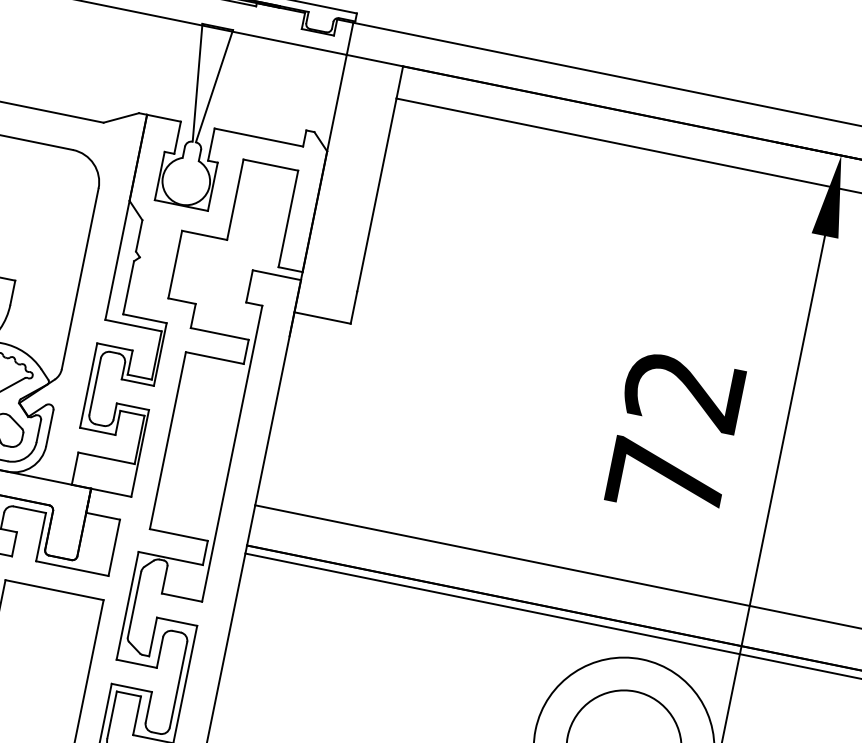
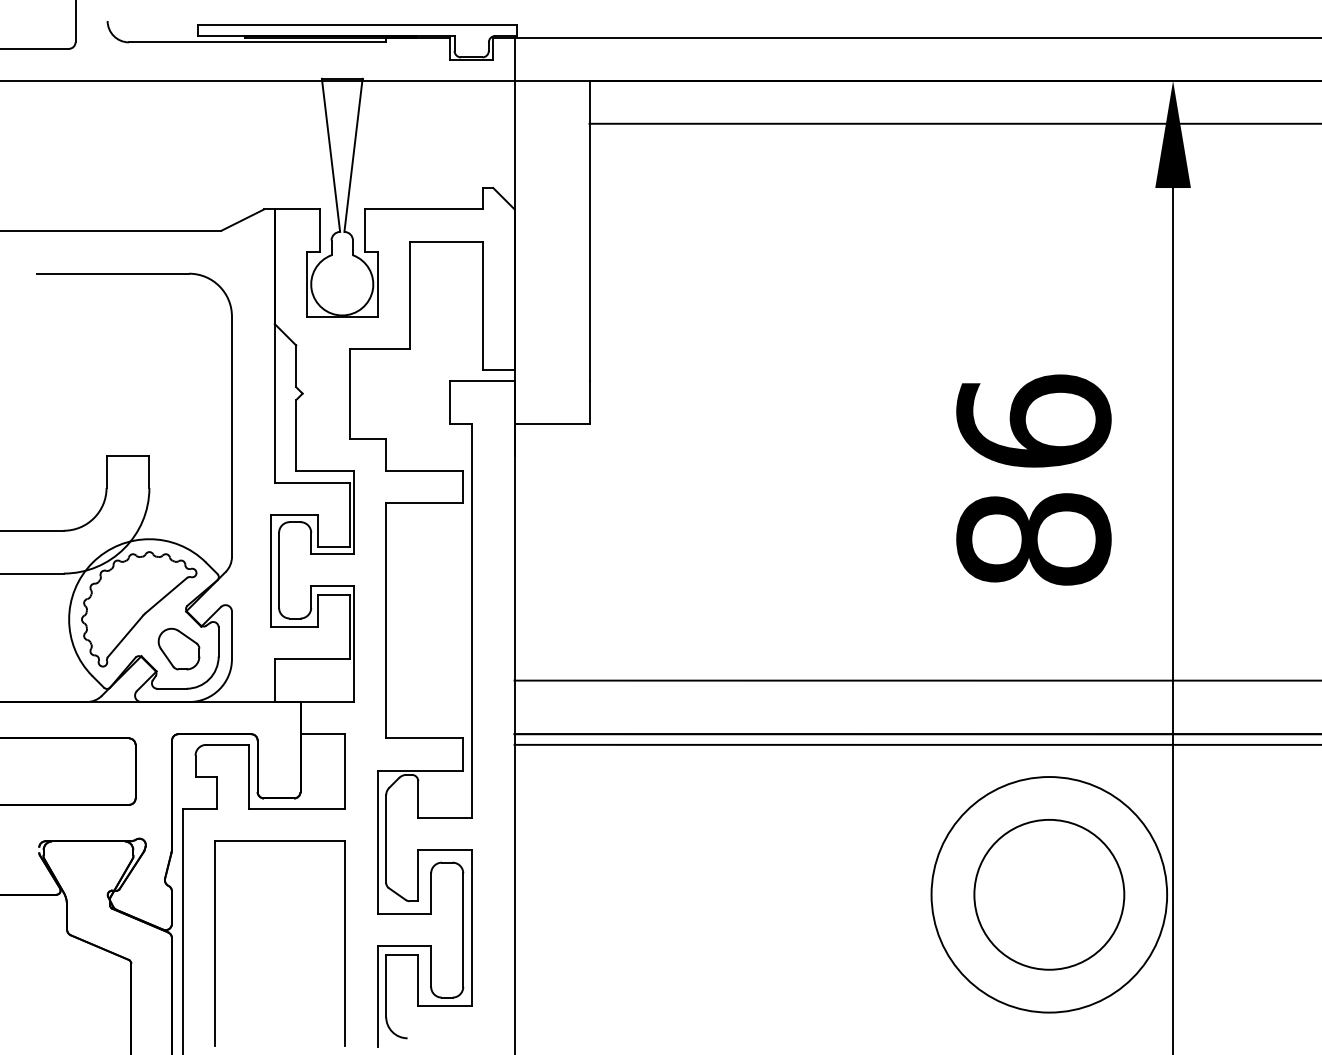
text: (675, 433) -> (1033, 479), 72 -> 86

